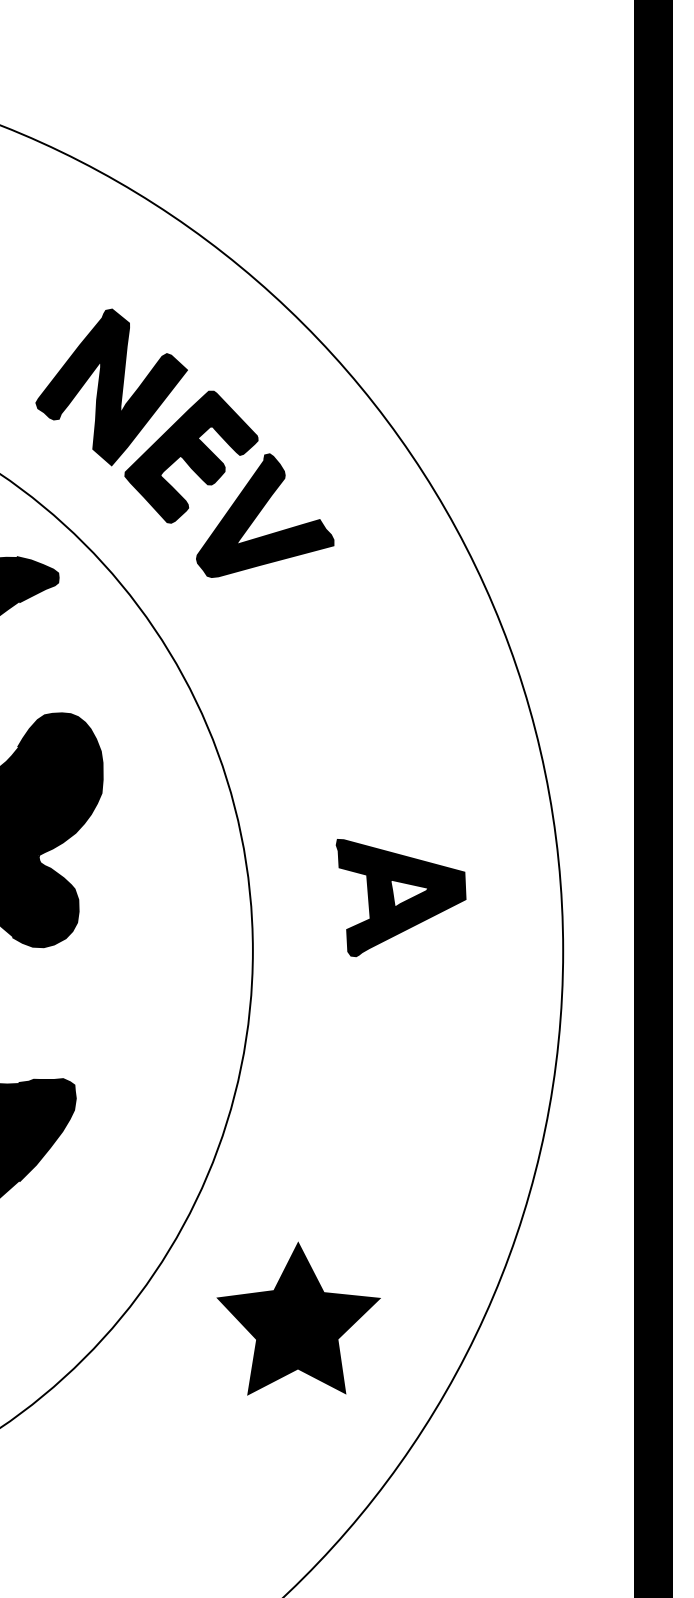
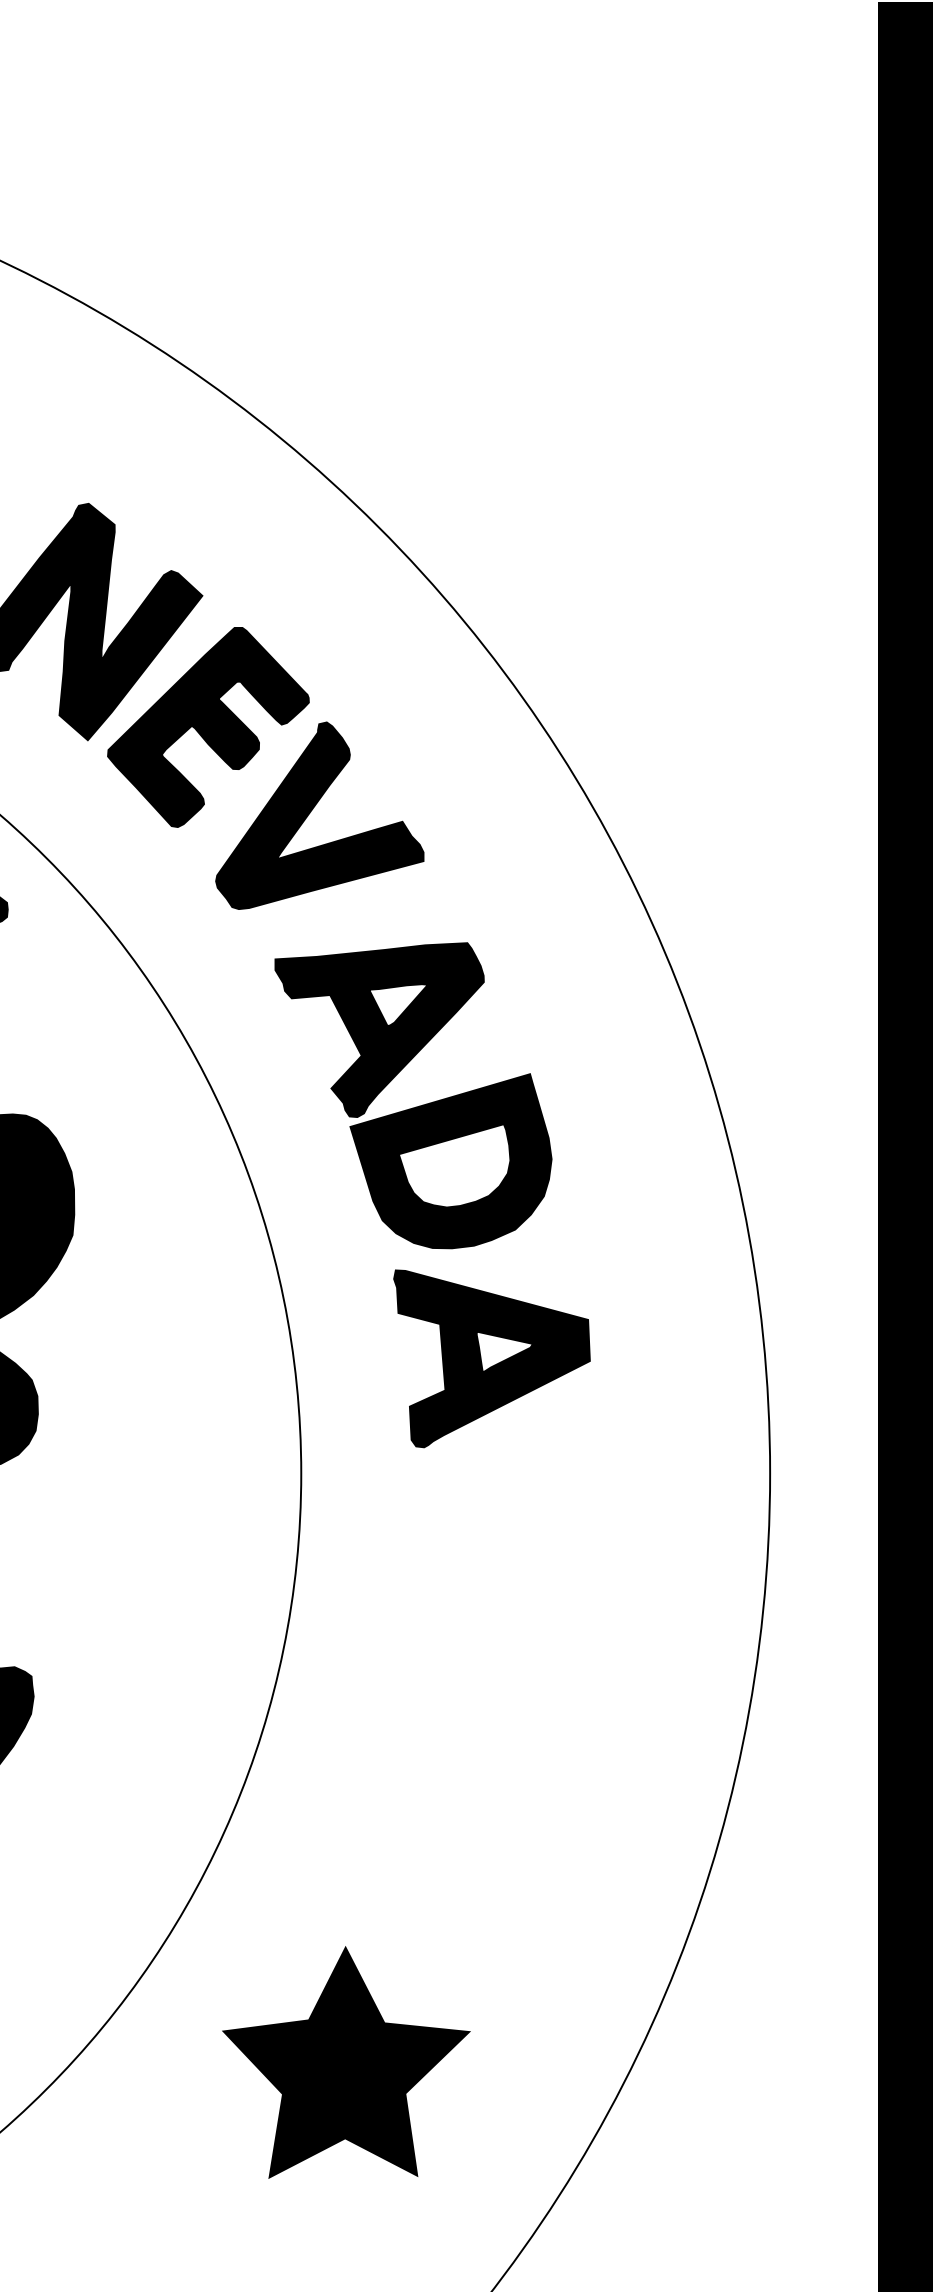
part: (330, 707) -> (418, 1105), added
part: (400, 898) -> (491, 1359), moved
part: (298, 1318) -> (345, 2062), moved

